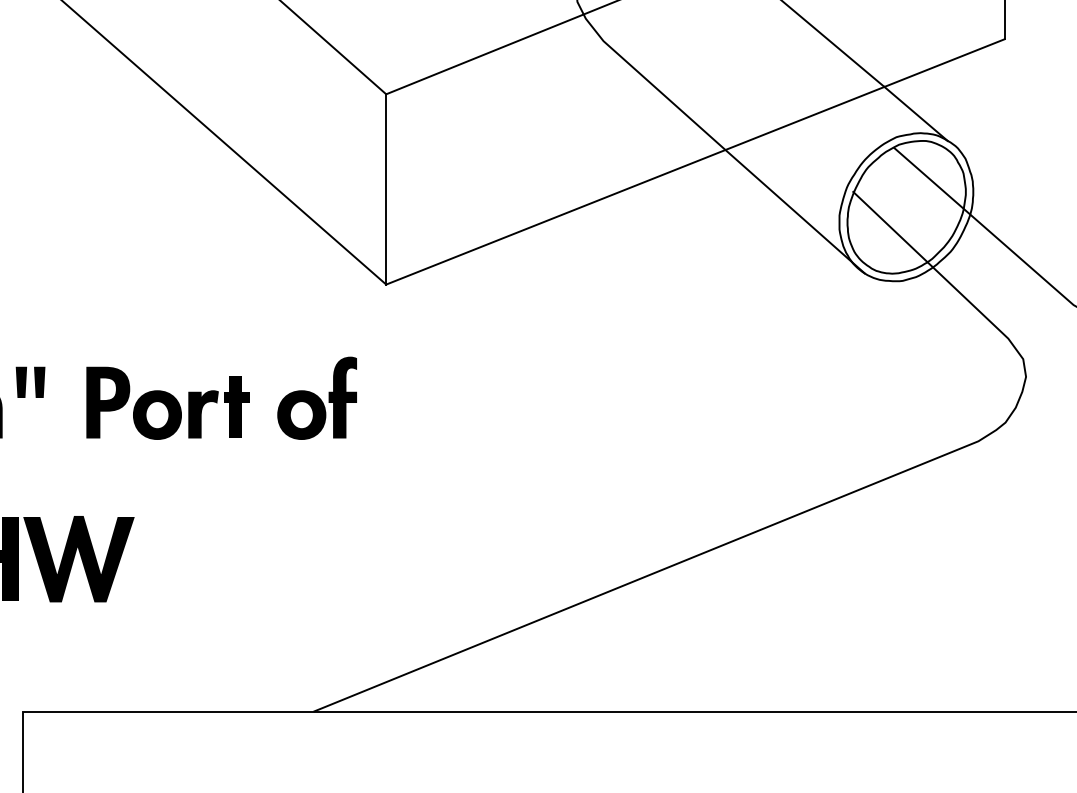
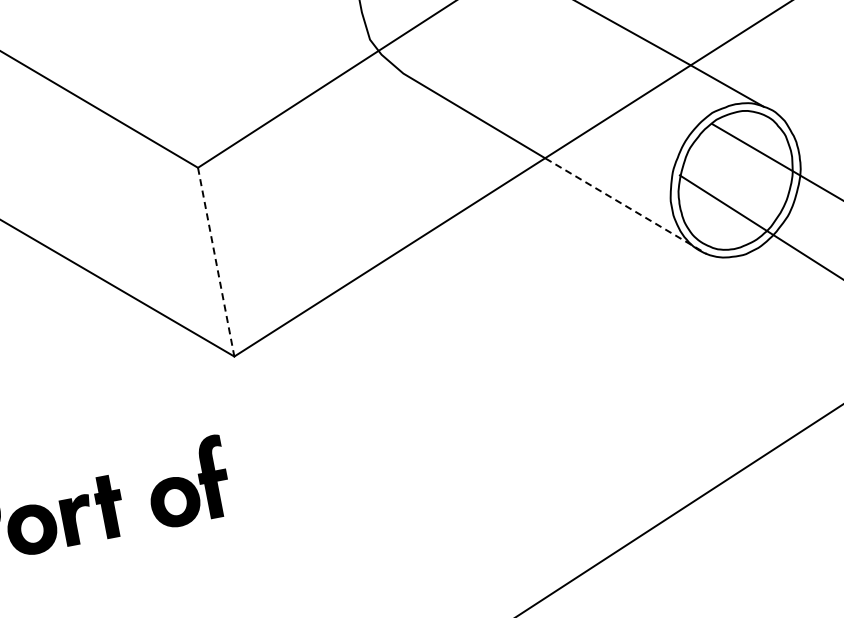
line: (386, 189) -> (216, 262), solid -> dashed
line: (795, 211) -> (626, 205), solid -> dashed

